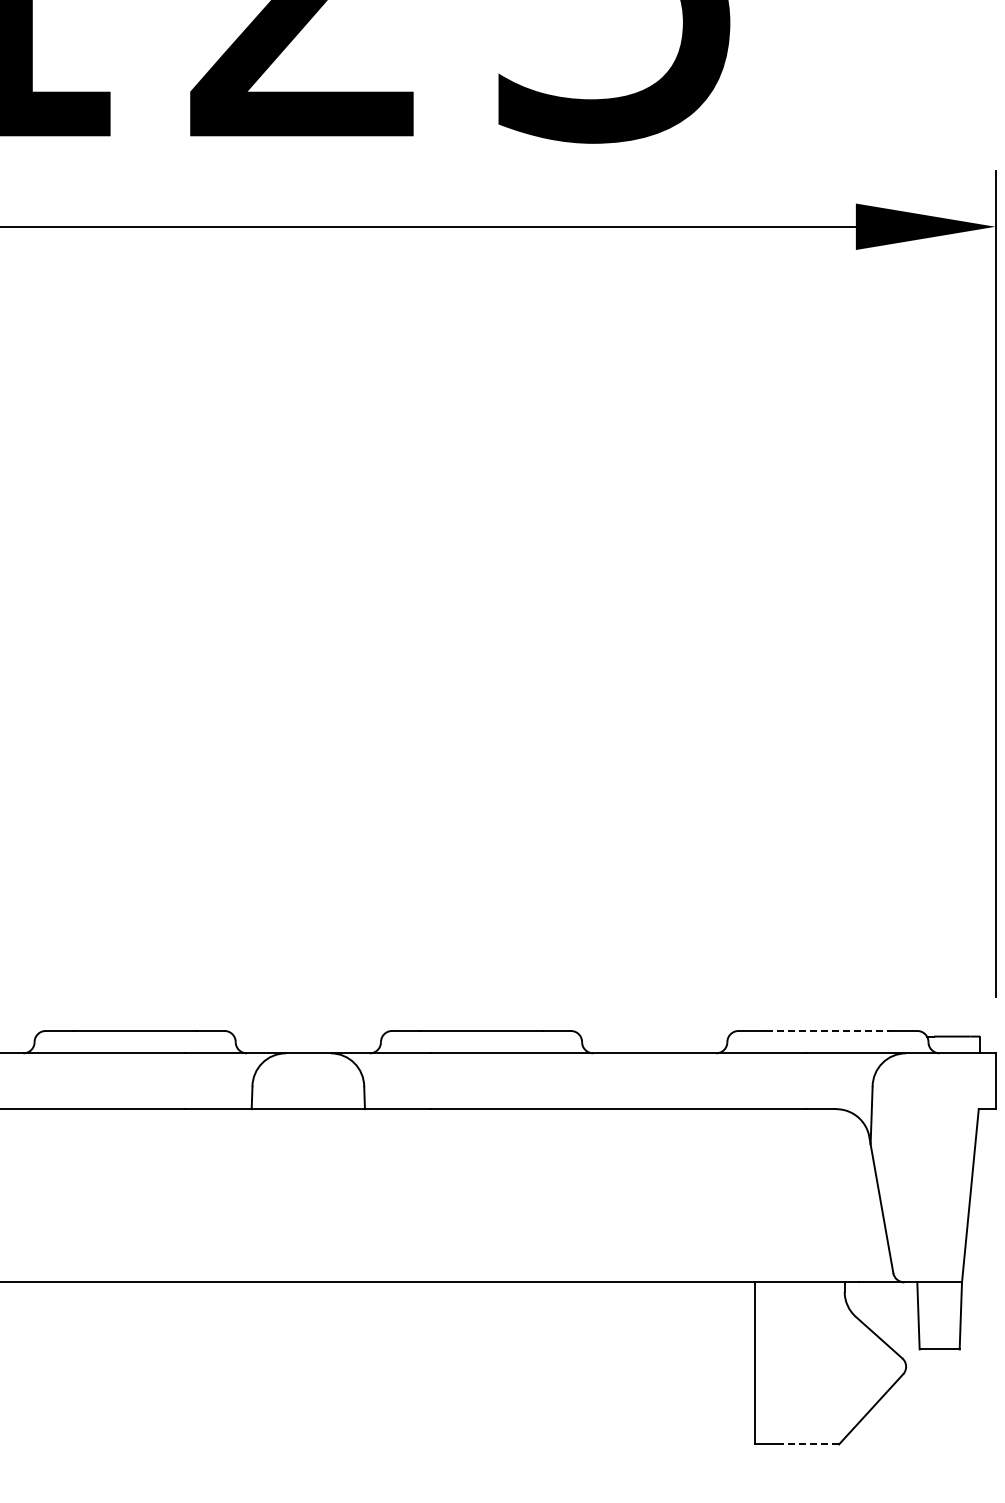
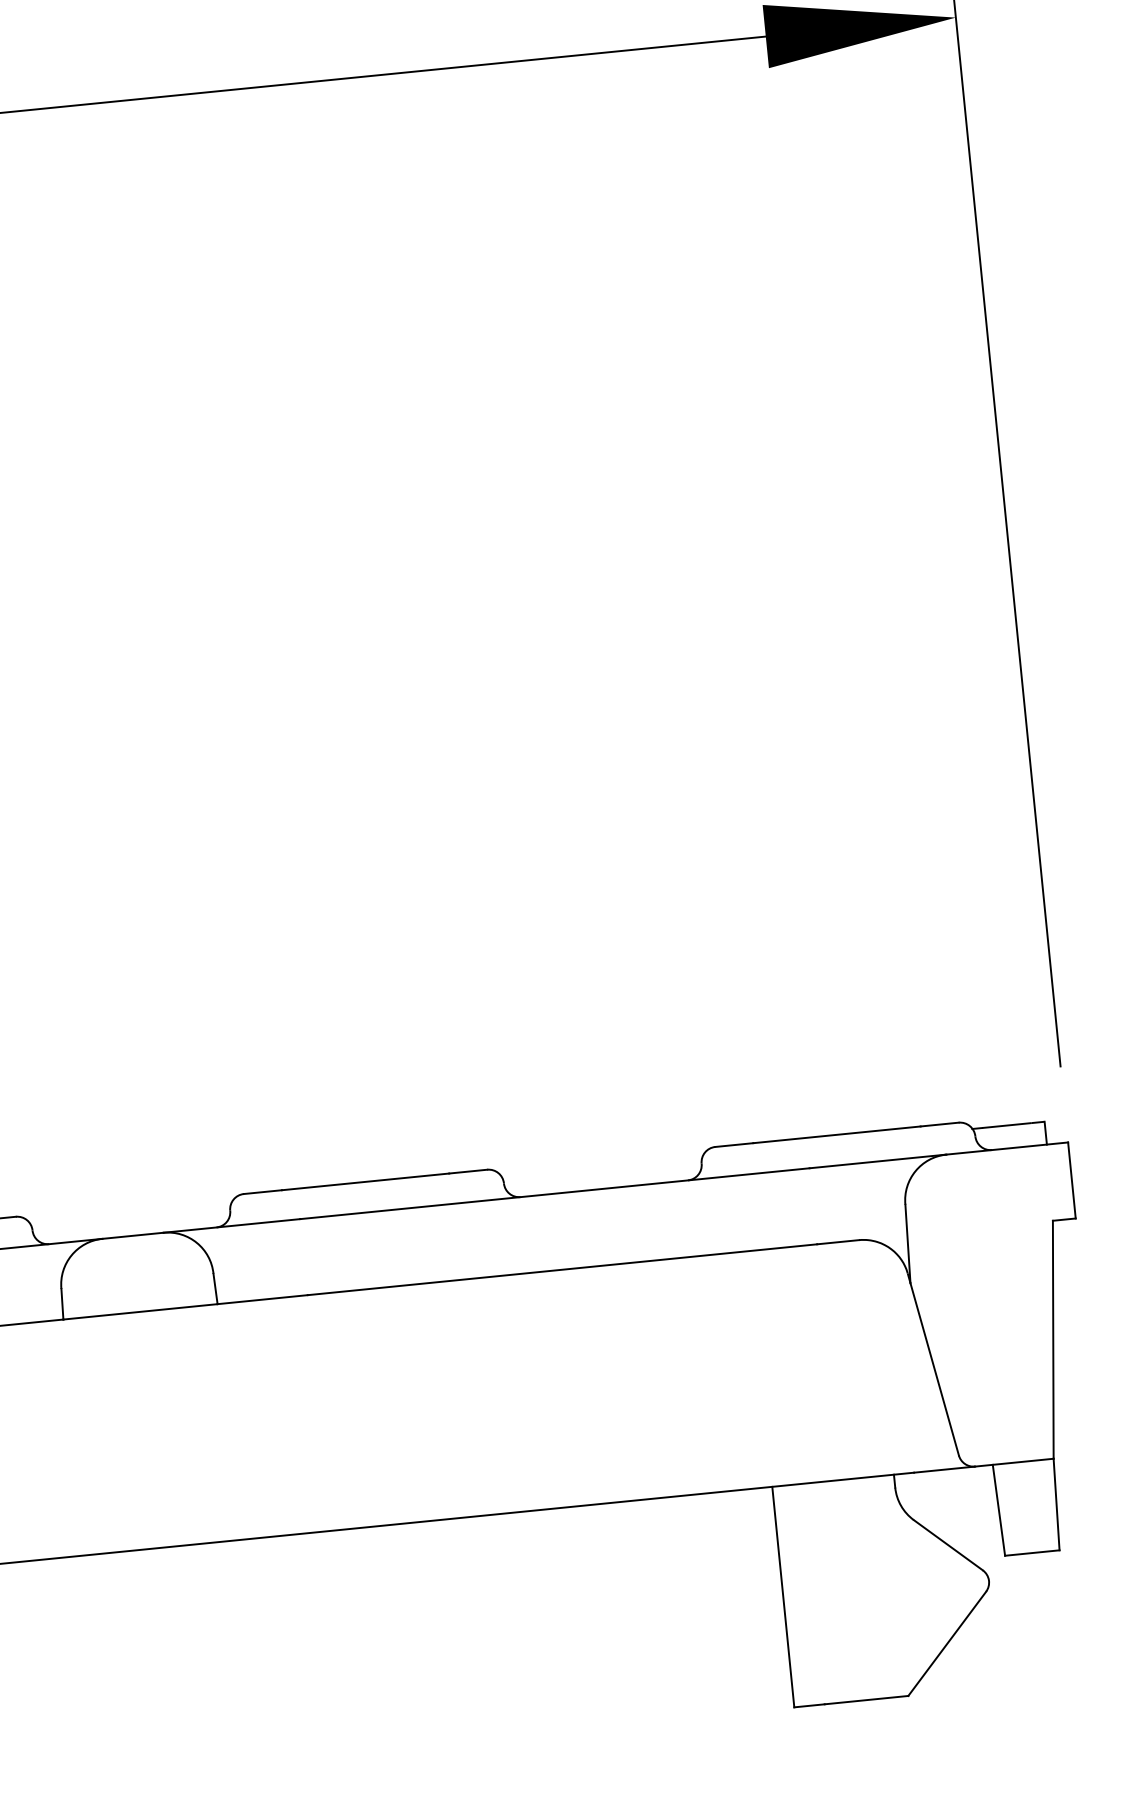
line: (828, 1030) -> (837, 1134), dashed -> solid
line: (808, 1444) -> (866, 1700), dashed -> solid

